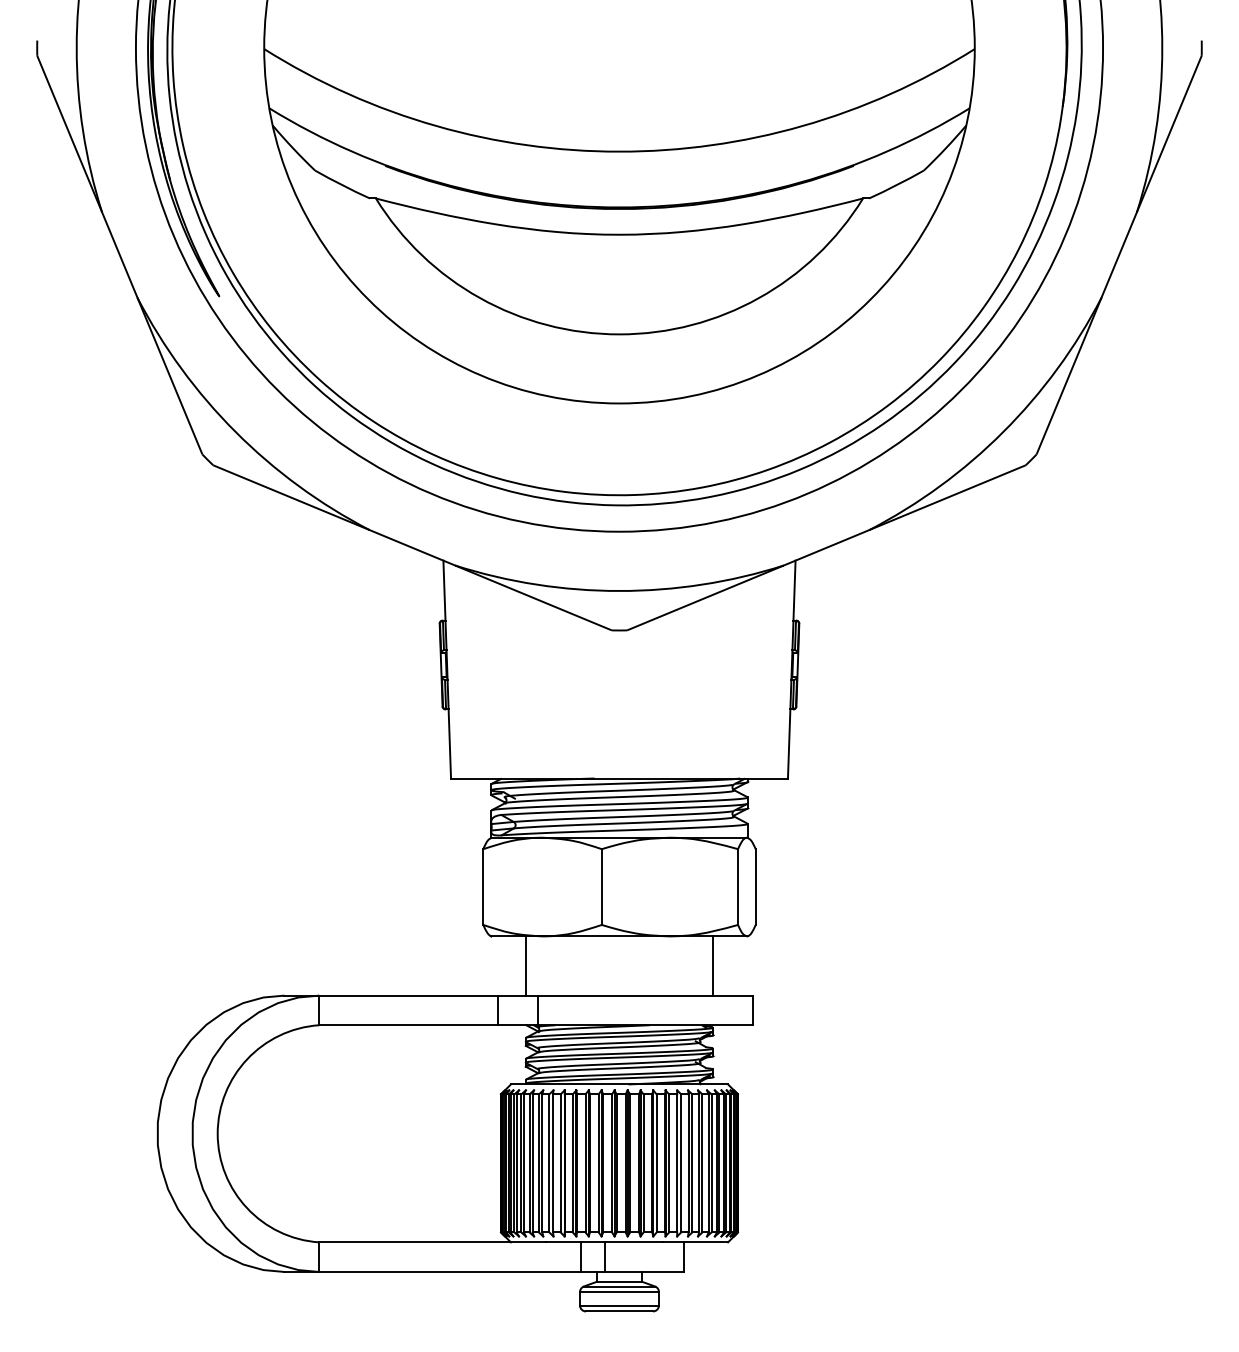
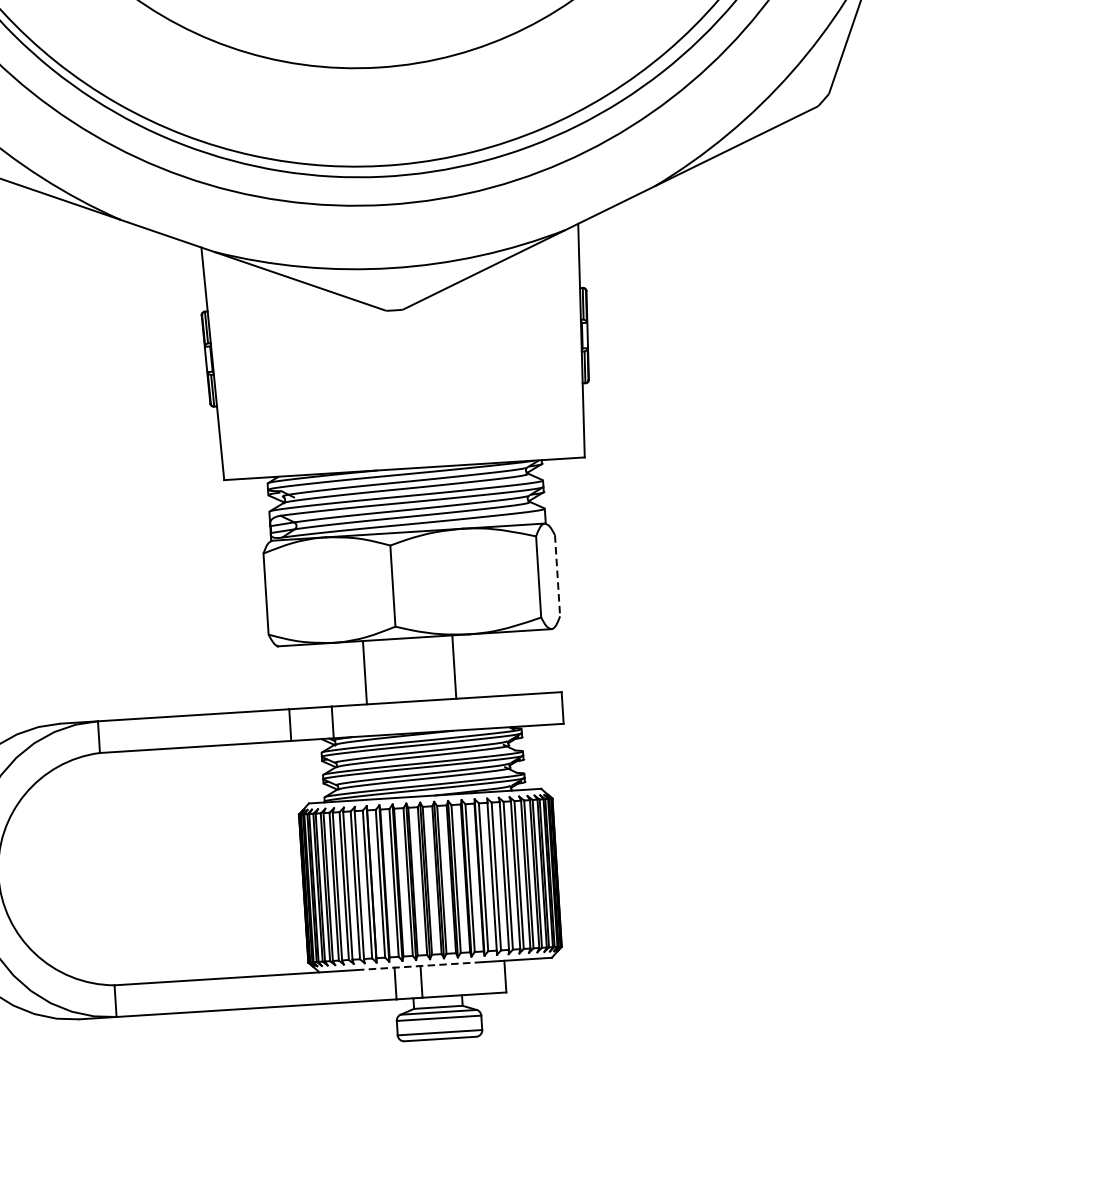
line: (755, 887) -> (557, 576), solid -> dashed
line: (525, 965) -> (364, 672), moved
line: (713, 965) -> (454, 666), moved
line: (604, 1242) -> (419, 966), solid -> dashed

